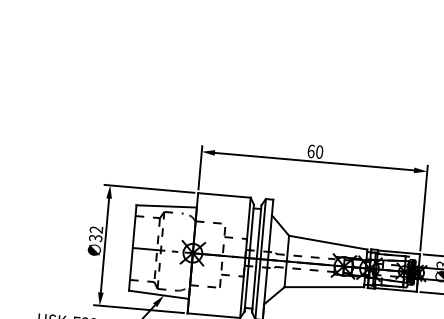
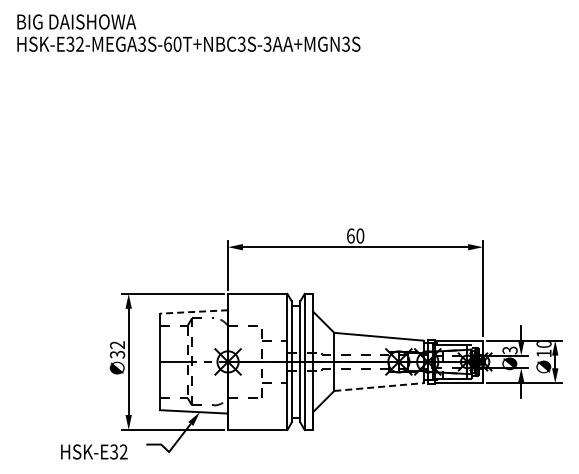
line: (166, 205) -> (193, 311), solid -> dashed
line: (323, 287) -> (378, 387), solid -> dashed

